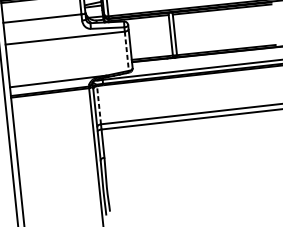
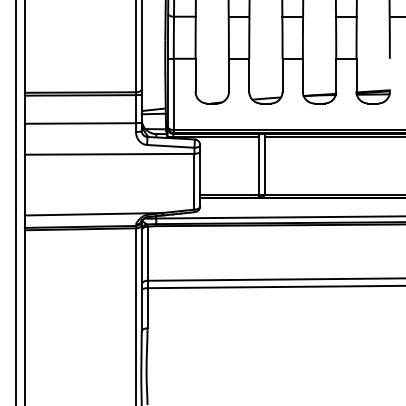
line: (126, 51) -> (194, 181), dashed -> solid
line: (99, 105) -> (147, 253), dashed -> solid

